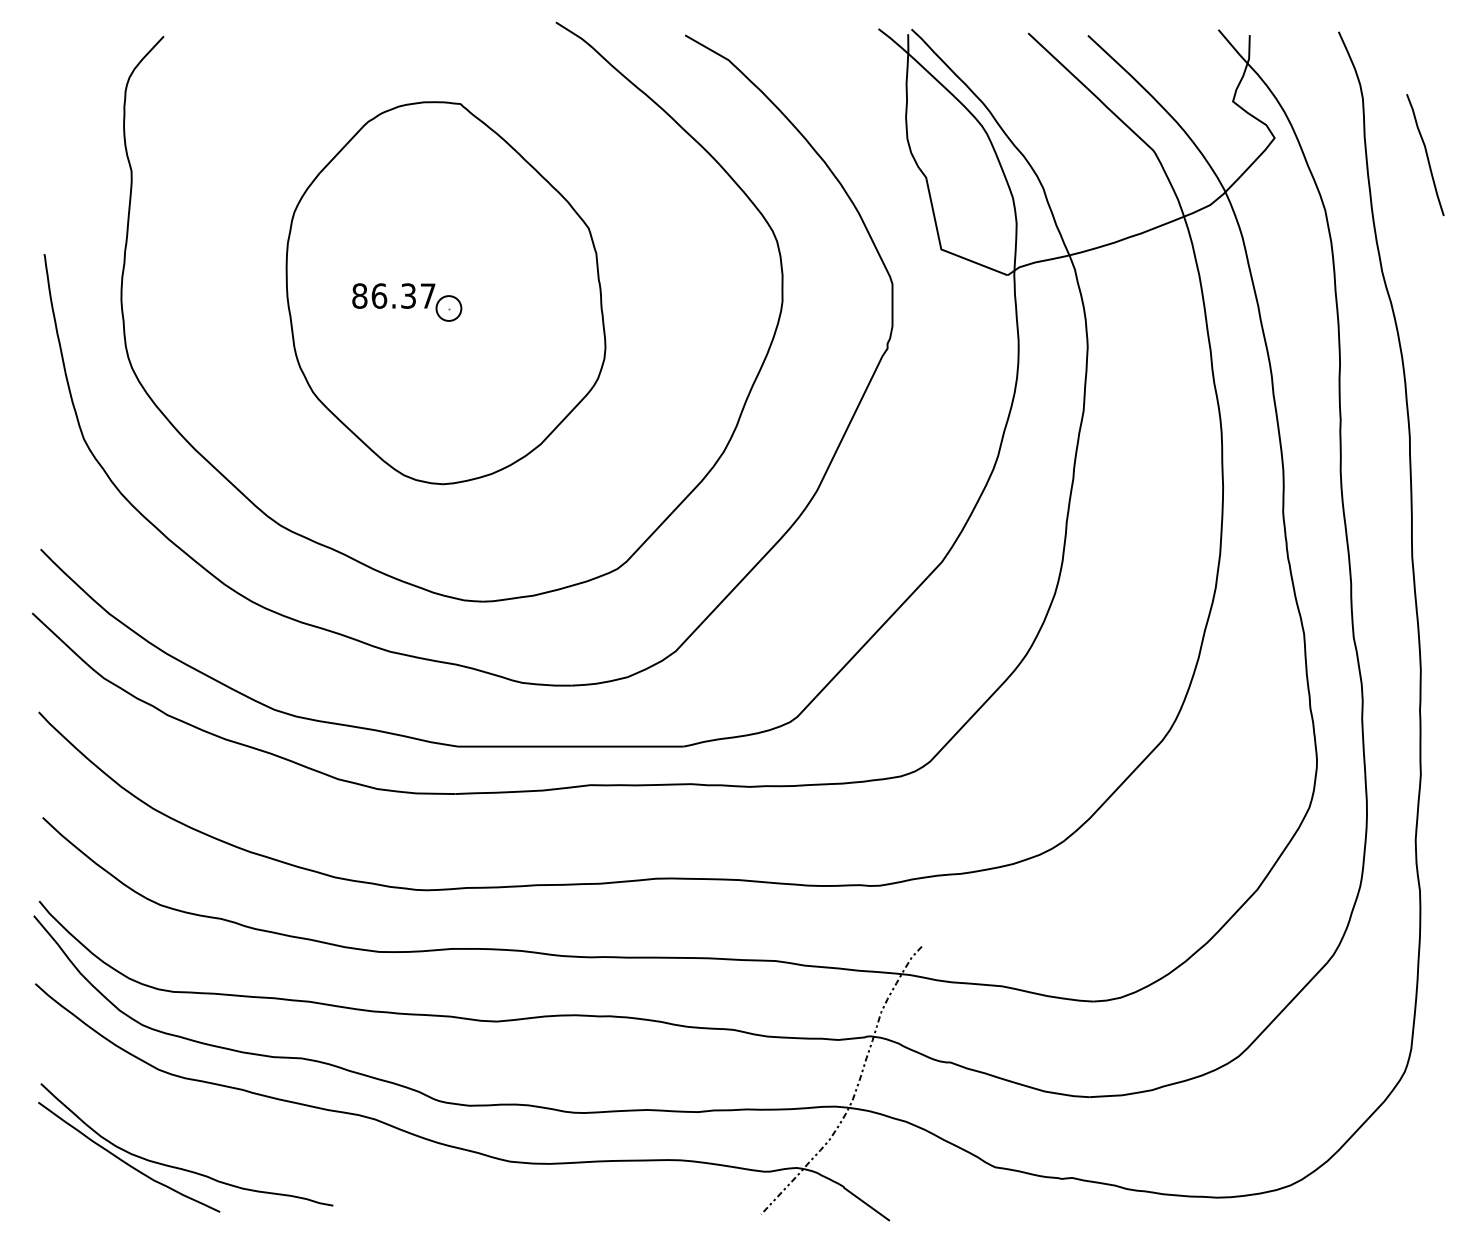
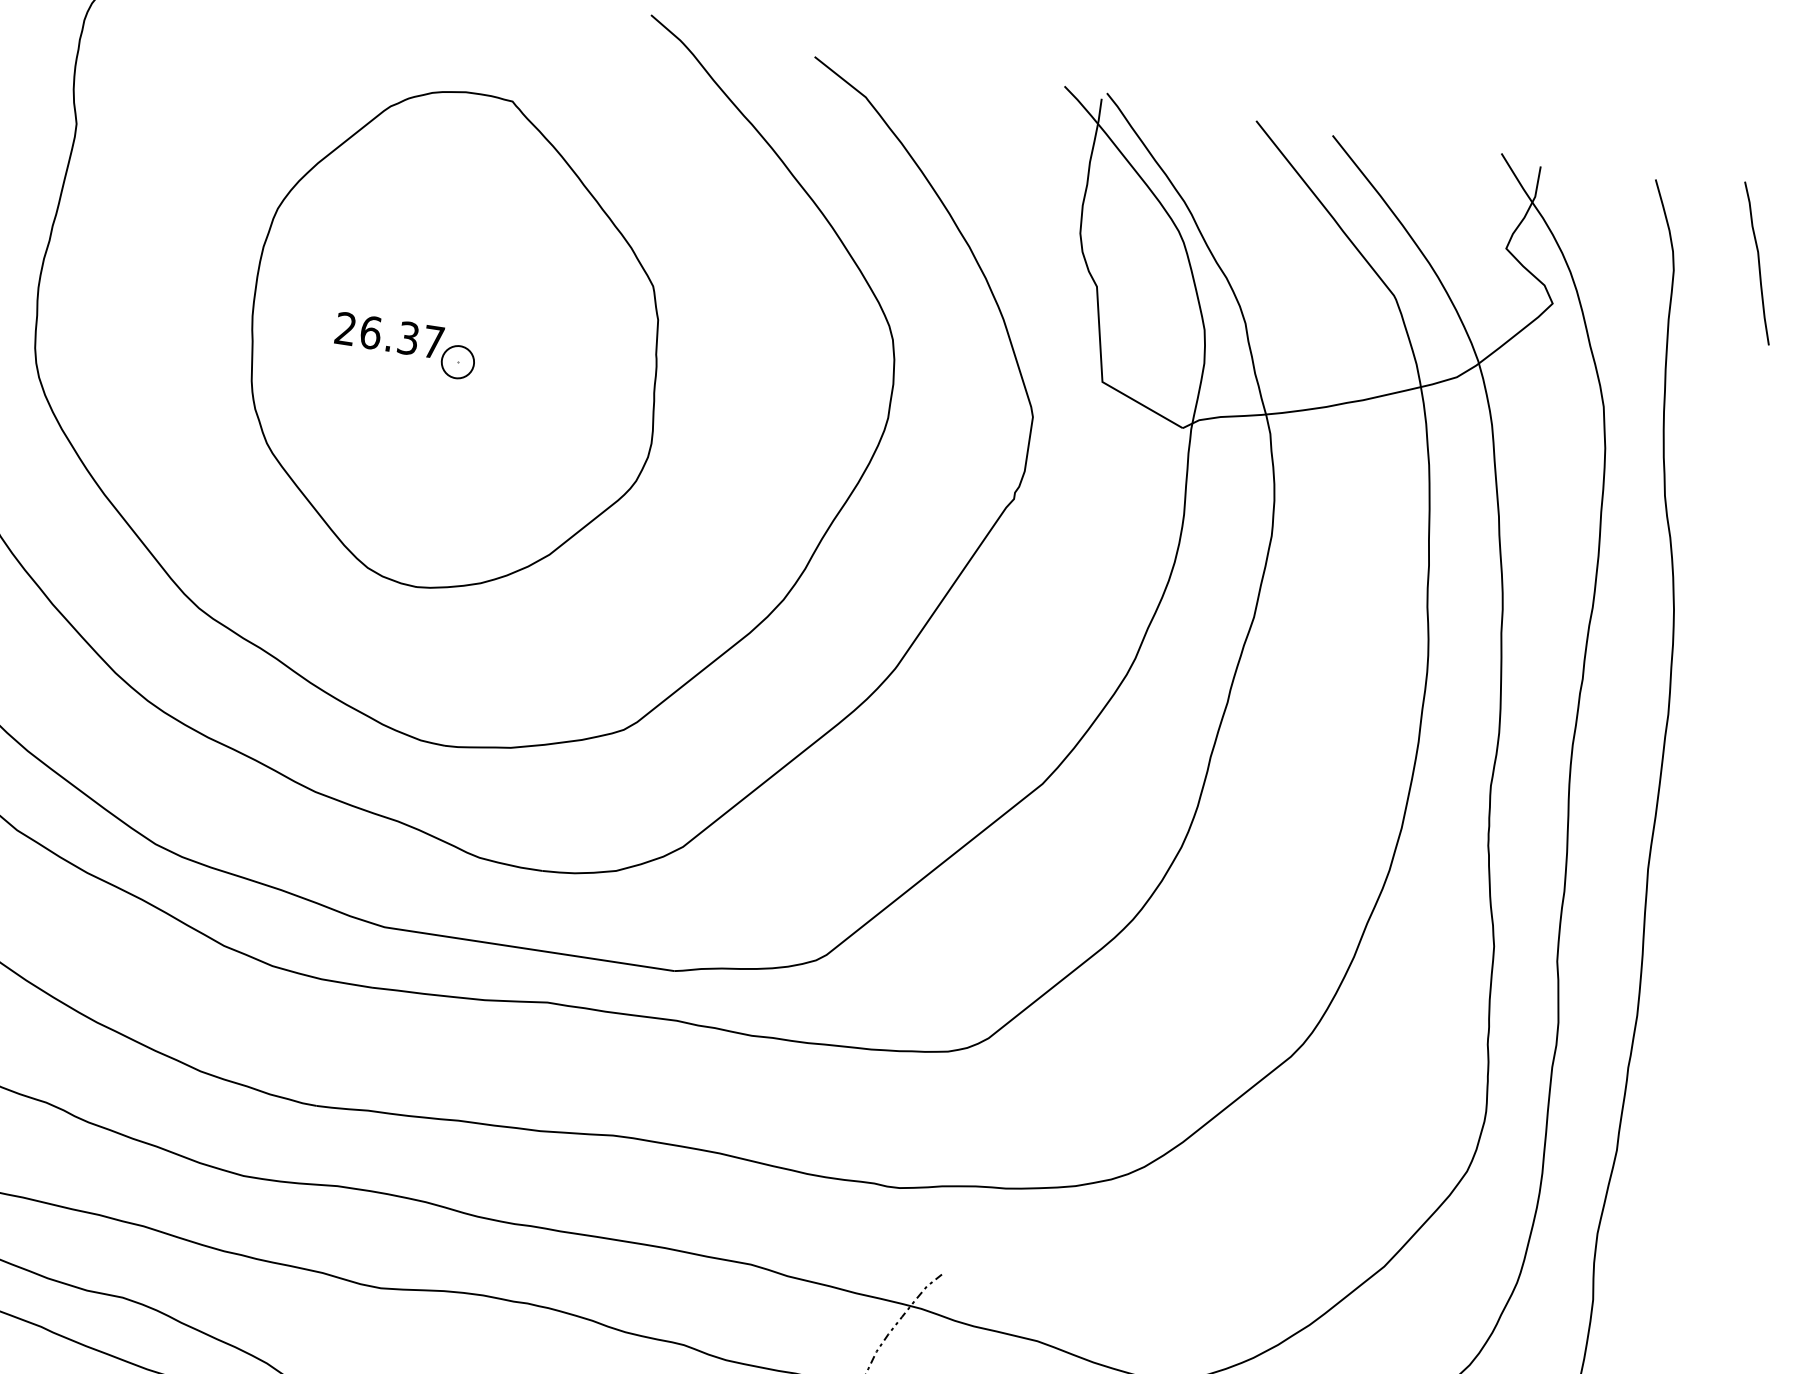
curve: (1426, 155) -> (1758, 264), moved
text: (359, 295) -> (345, 328), 86.37 -> 26.37

